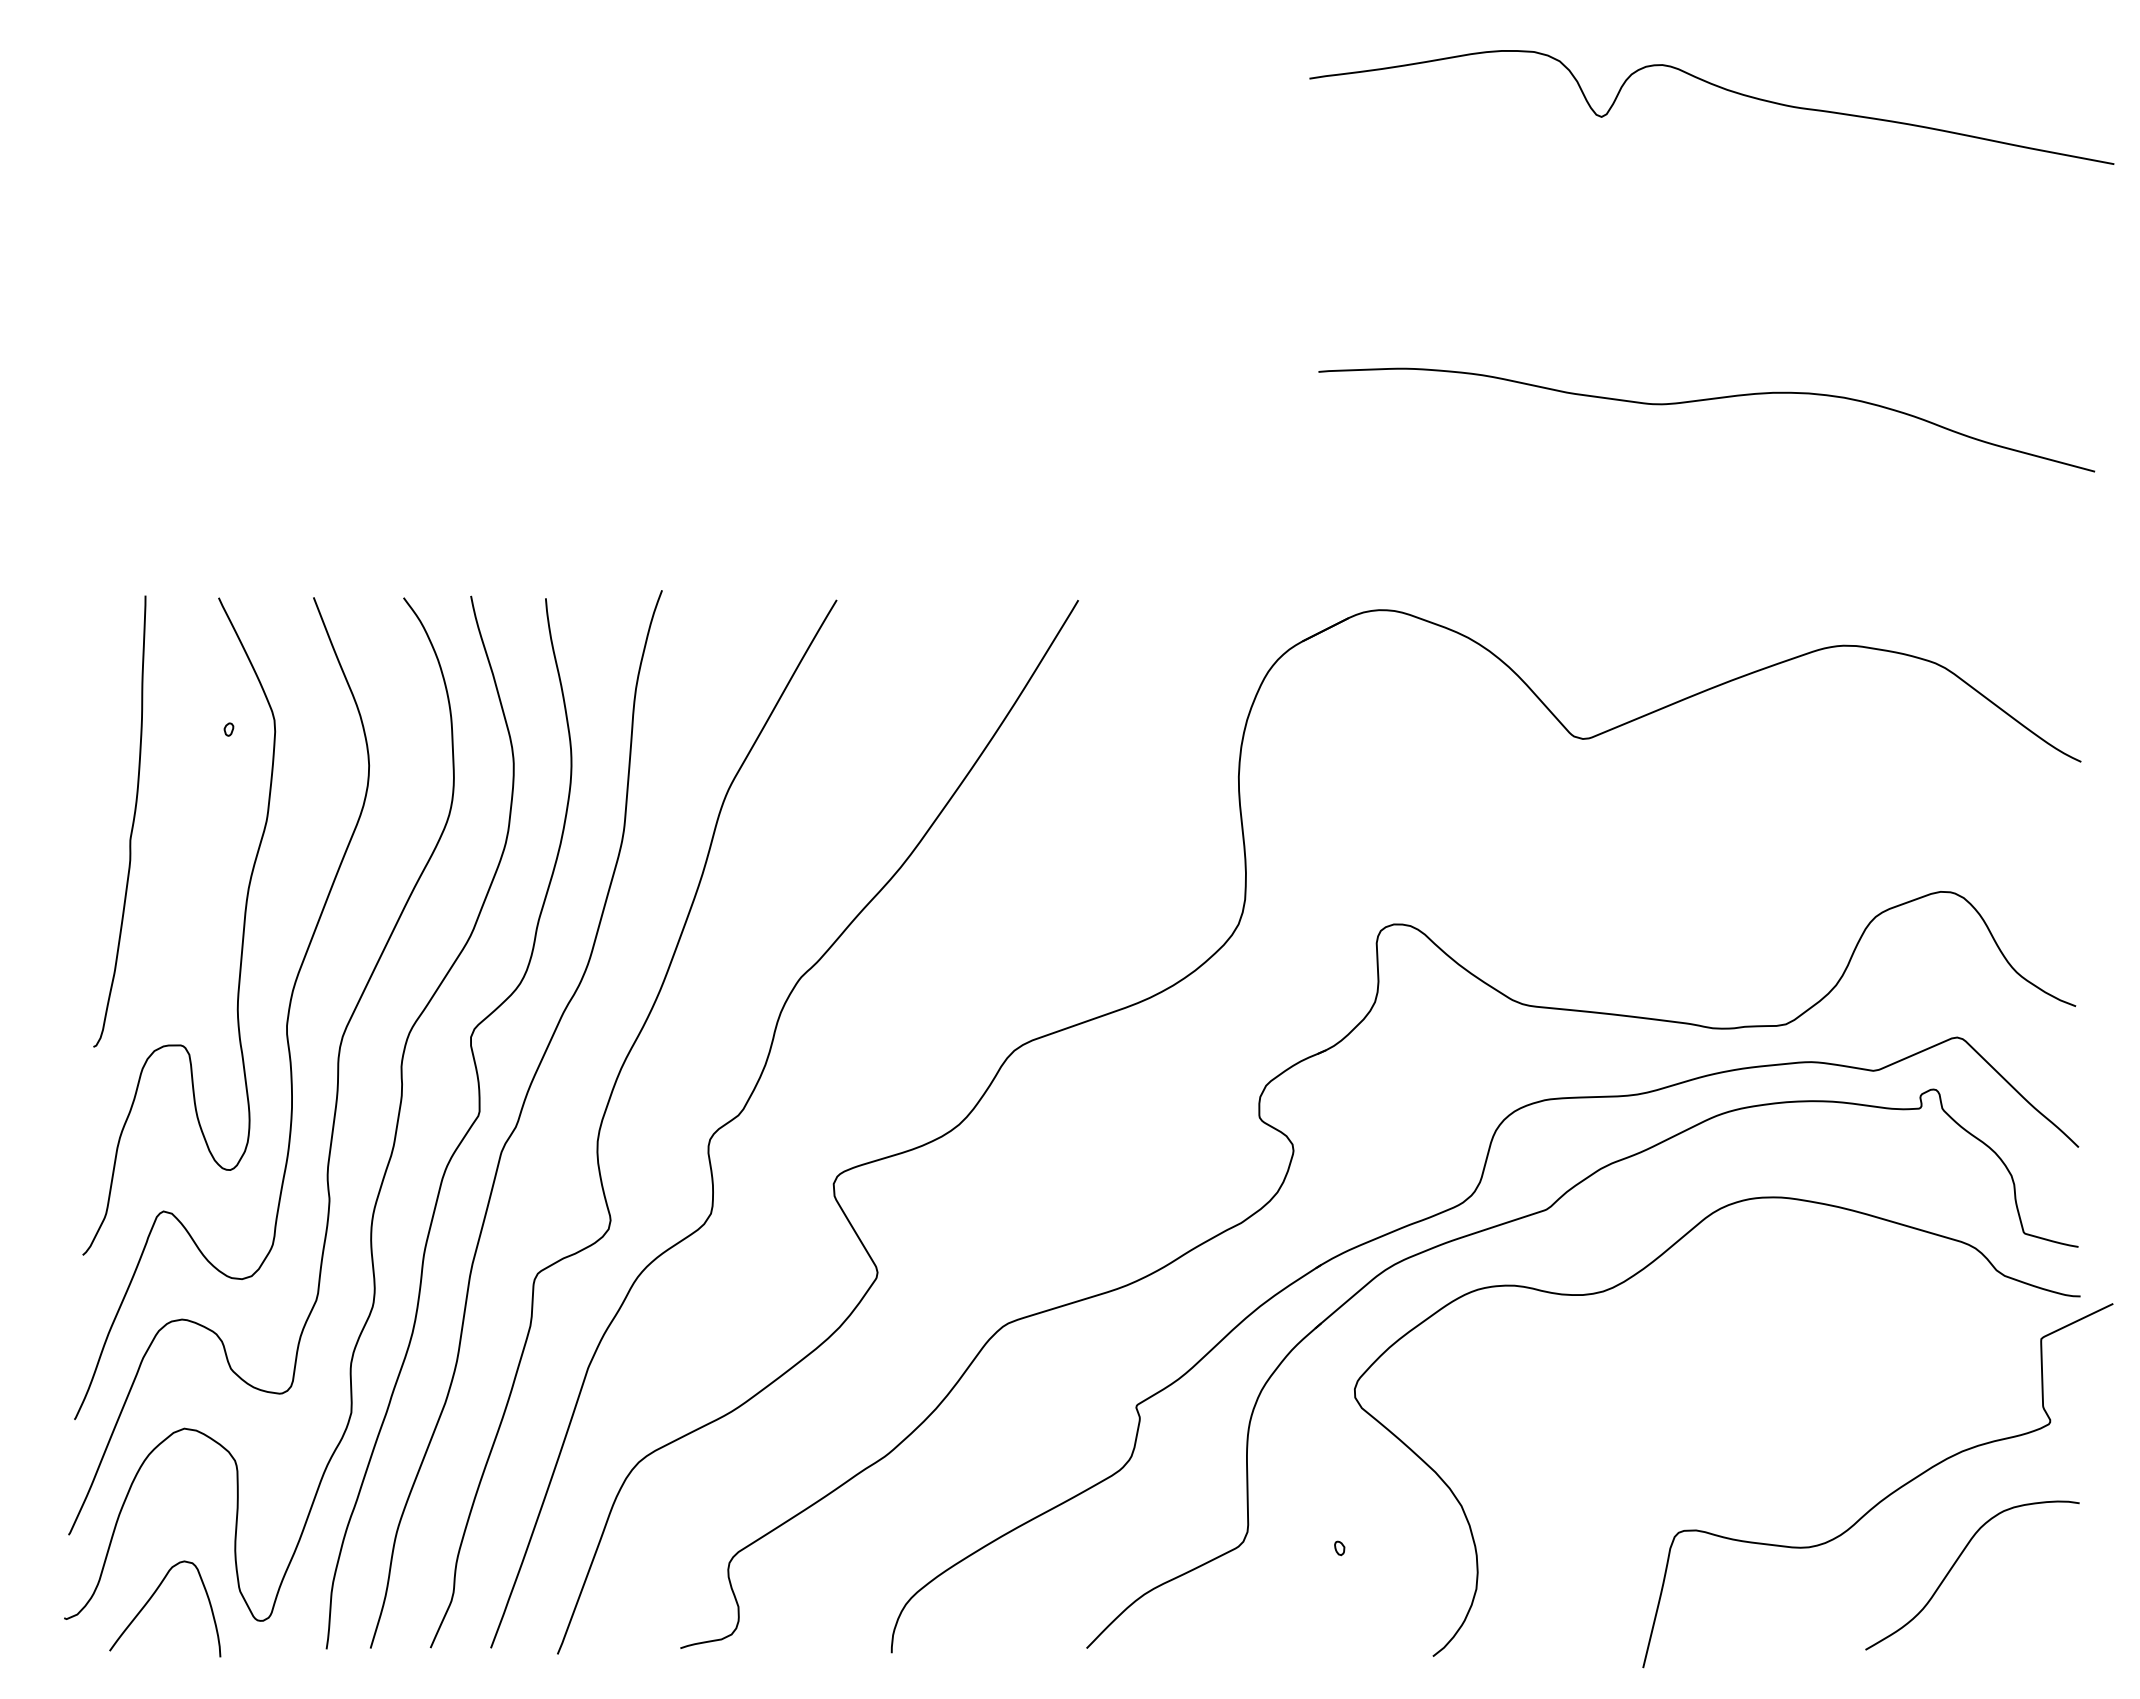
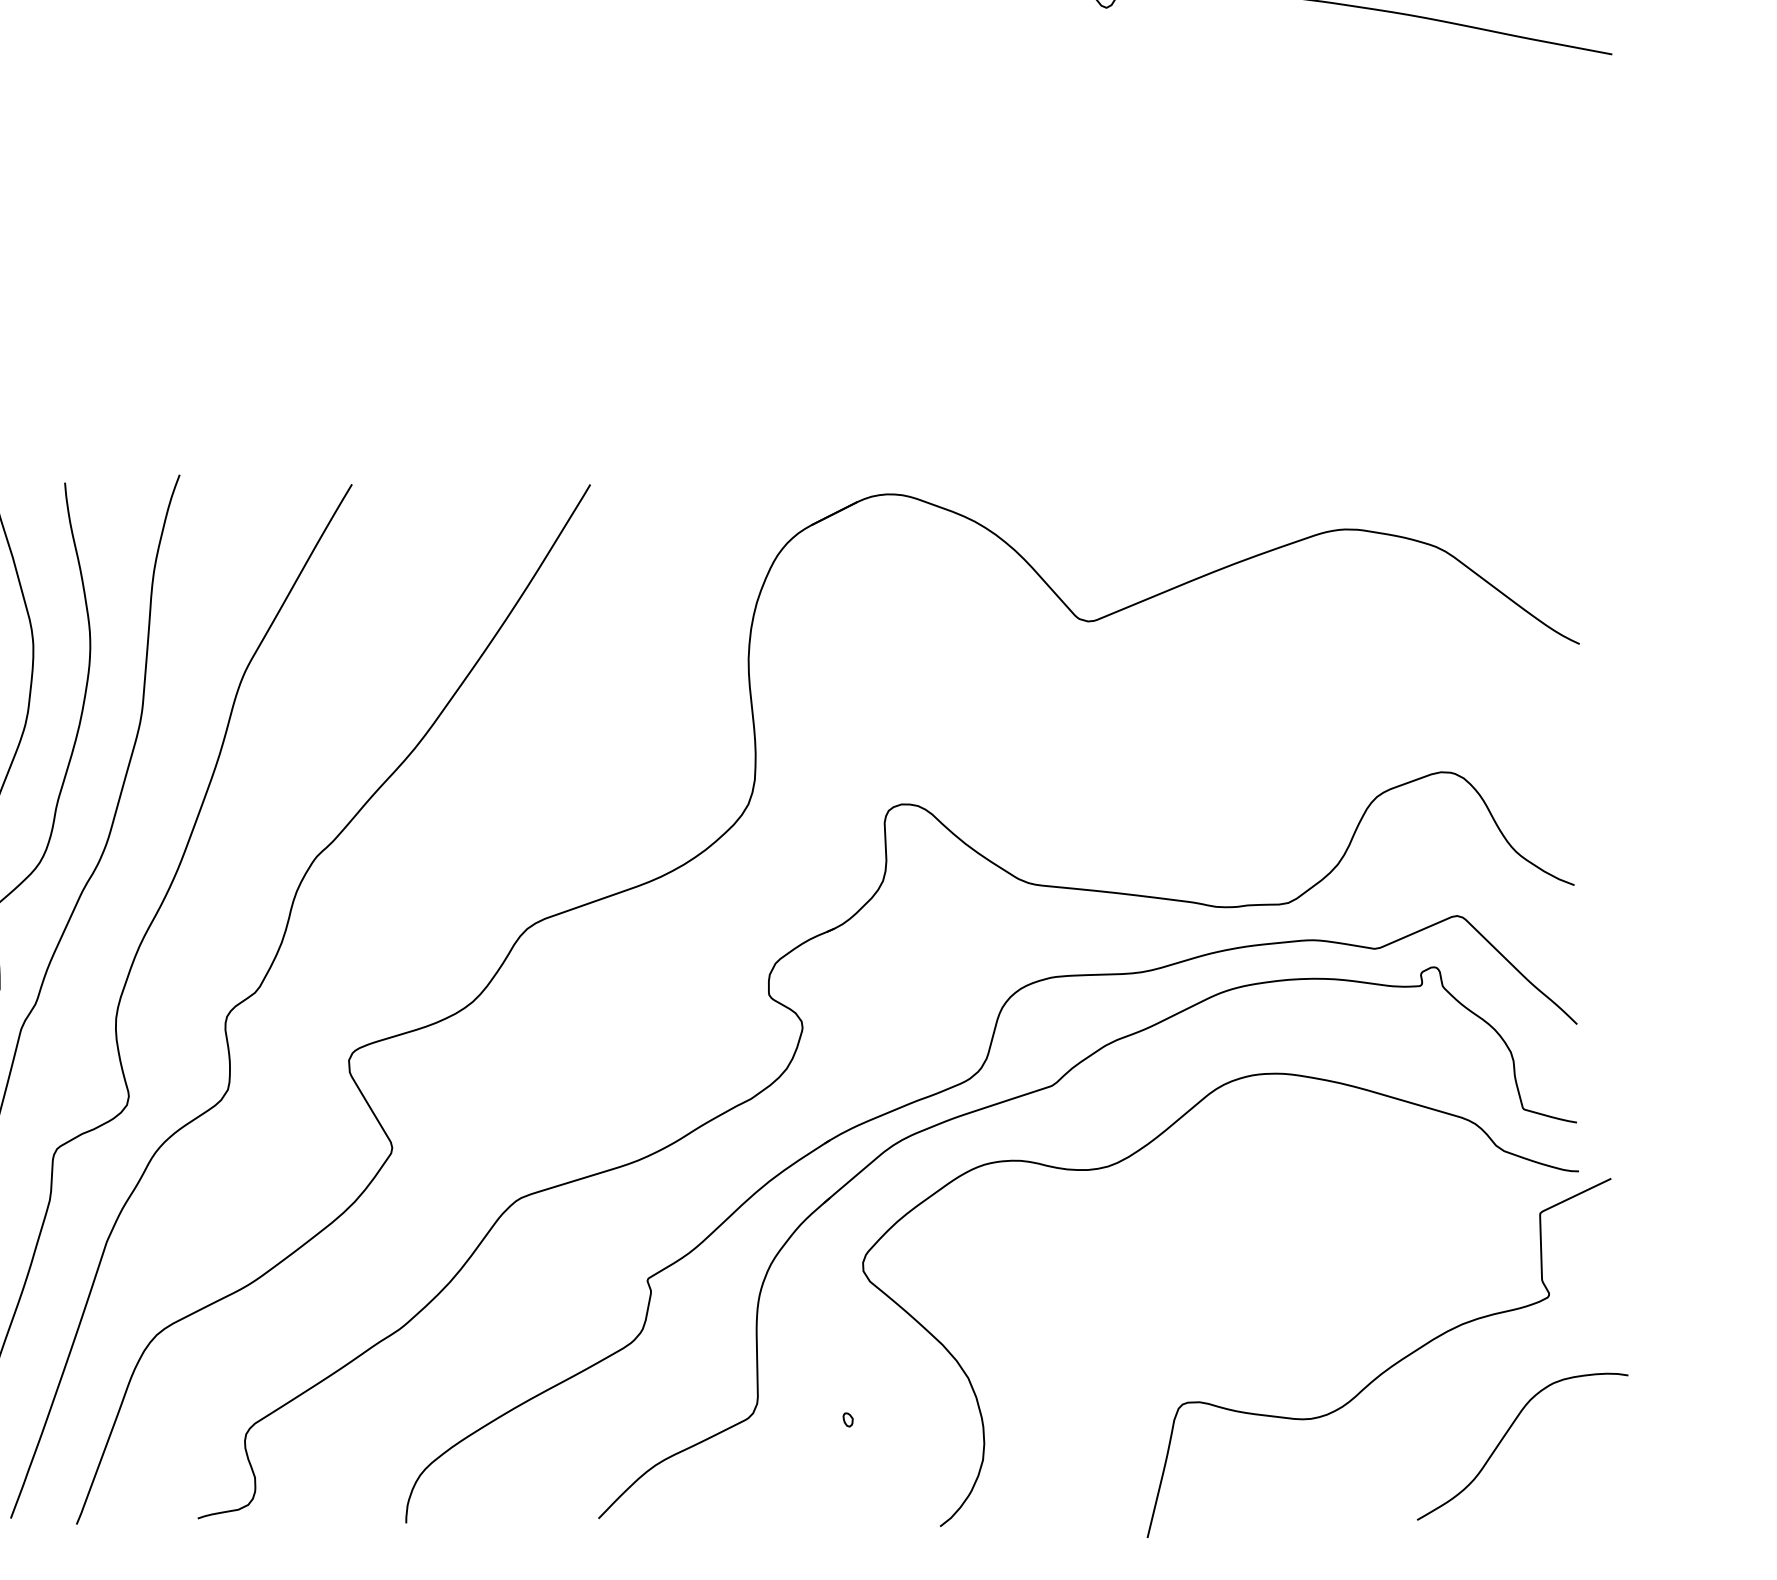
curve: (1701, 401) -> (1205, 288), removed
curve: (1955, 1564) -> (1505, 1435), moved

